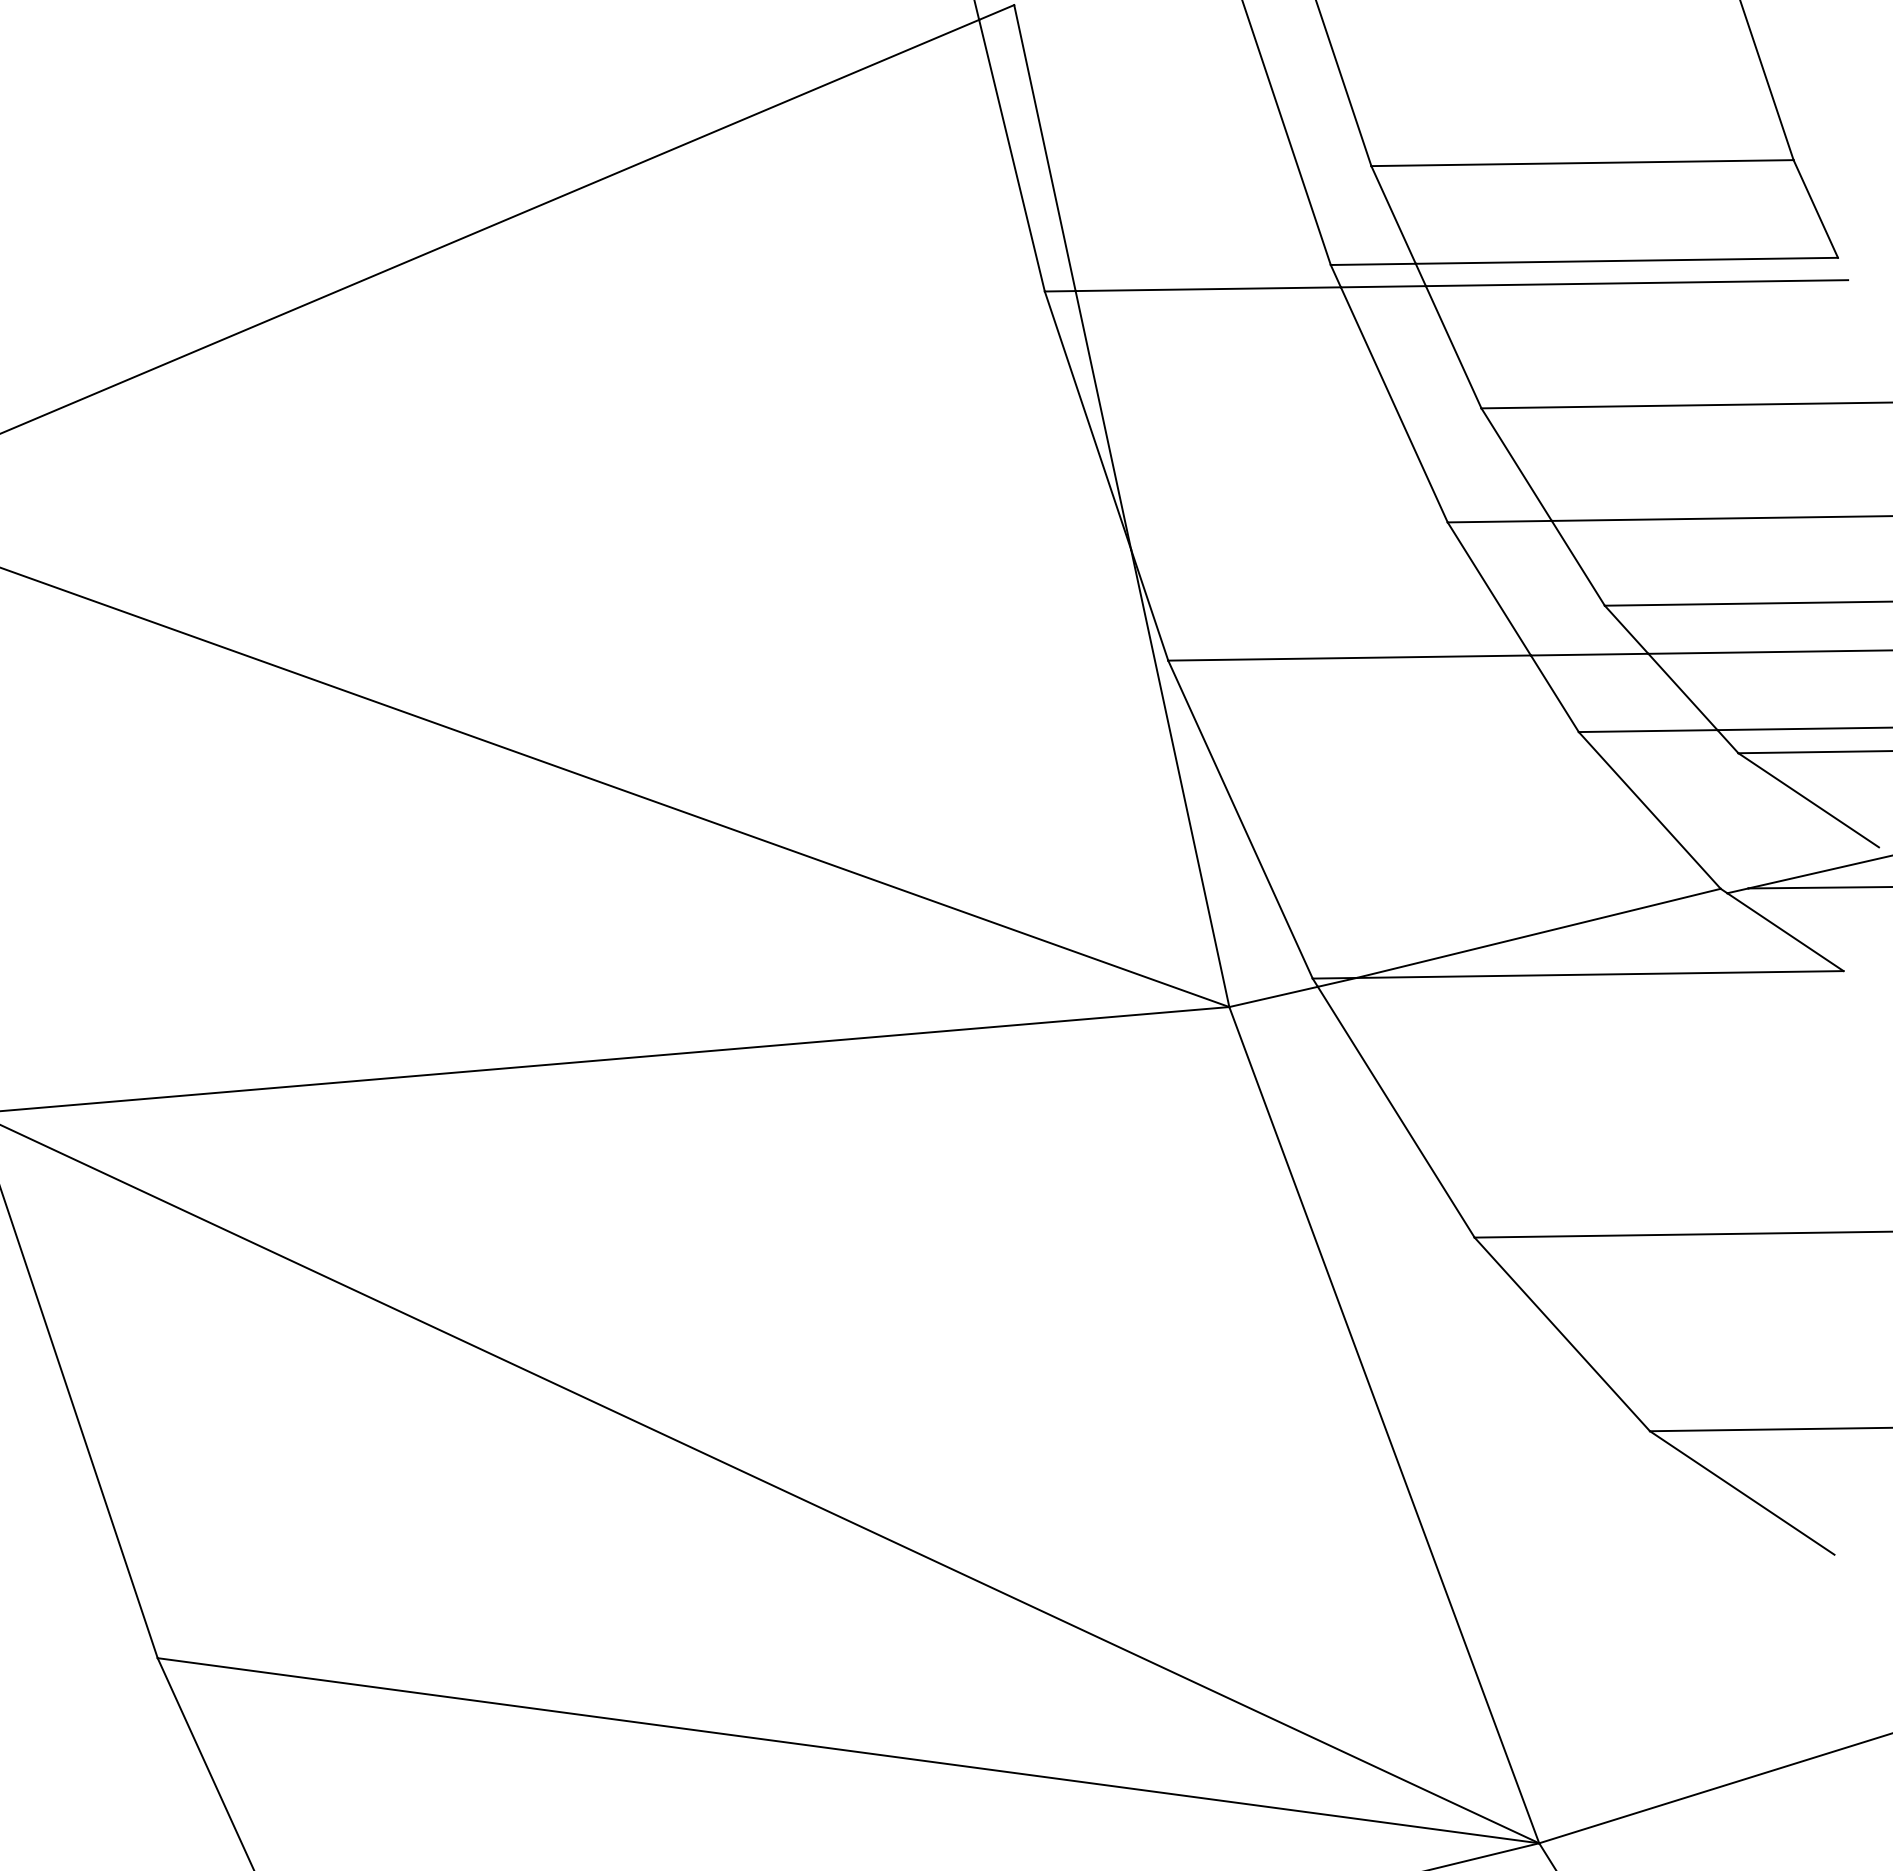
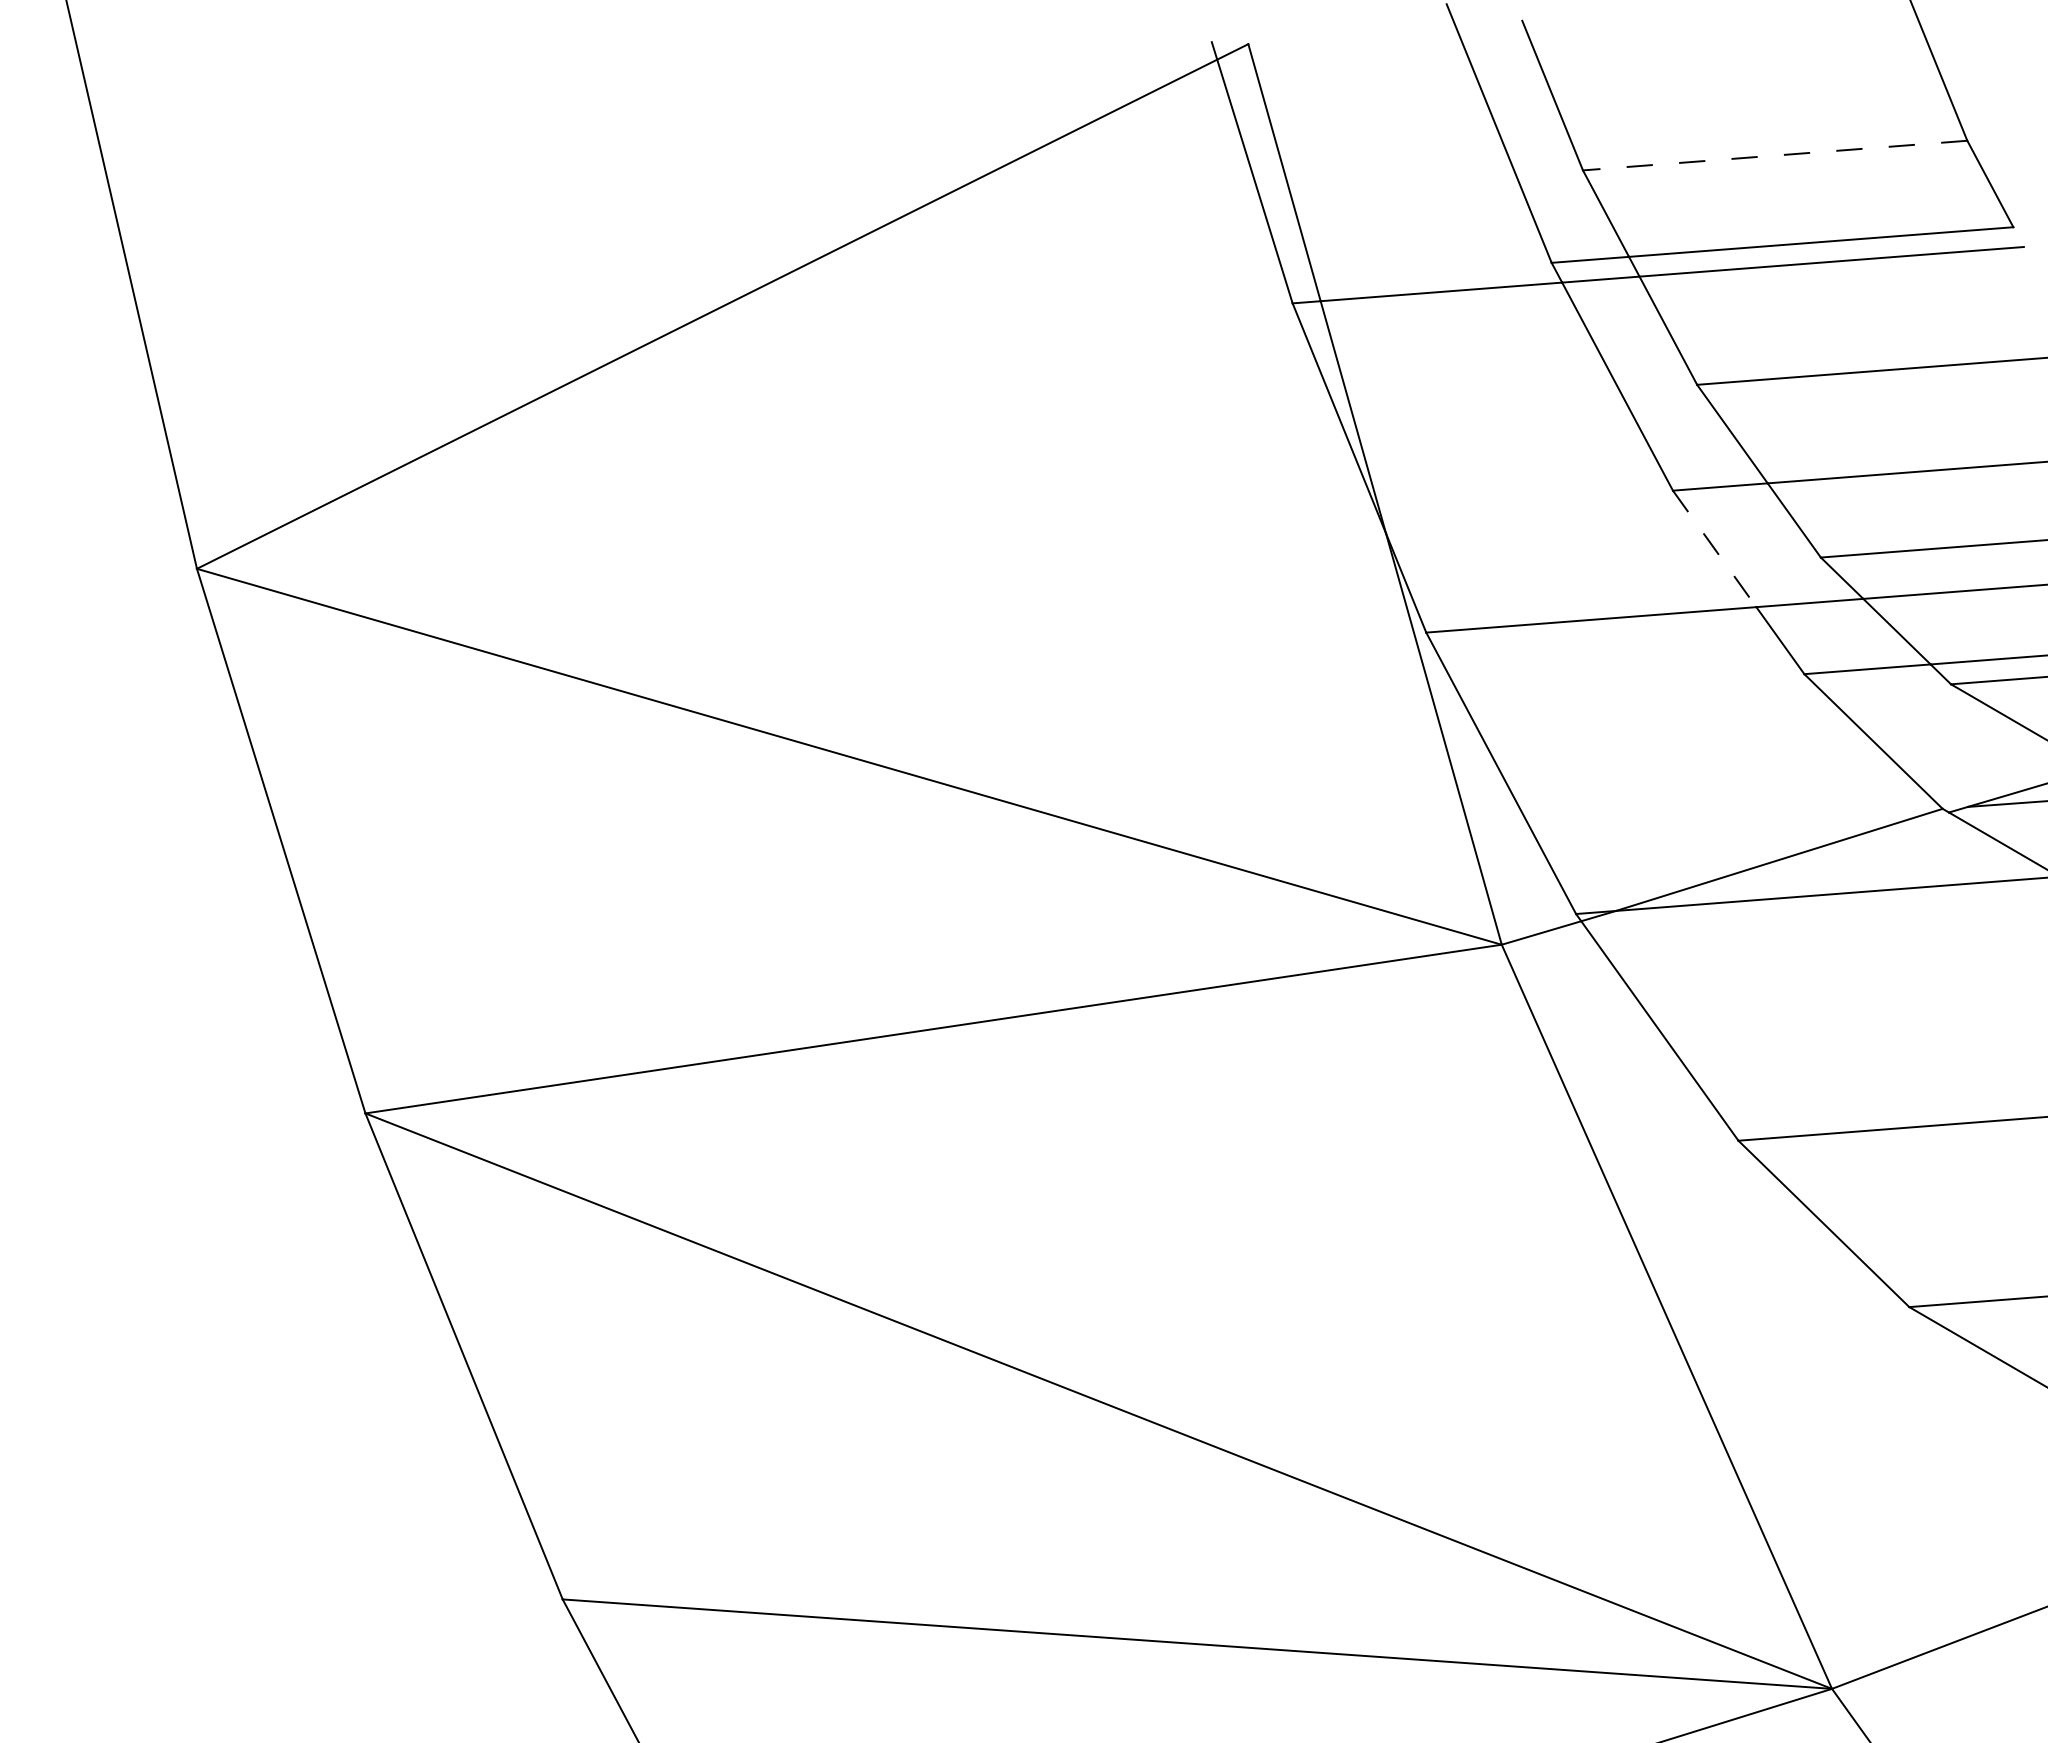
line: (1582, 163) -> (1775, 155), solid -> dashed
line: (1489, 588) -> (1714, 548), solid -> dashed

